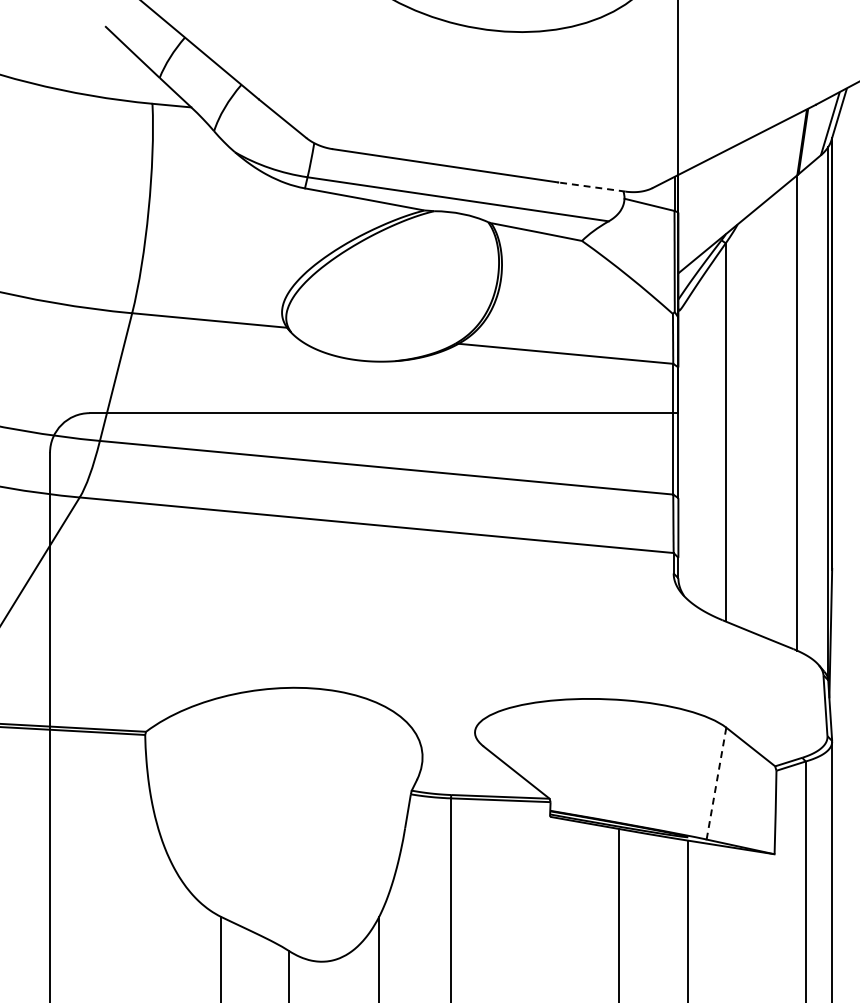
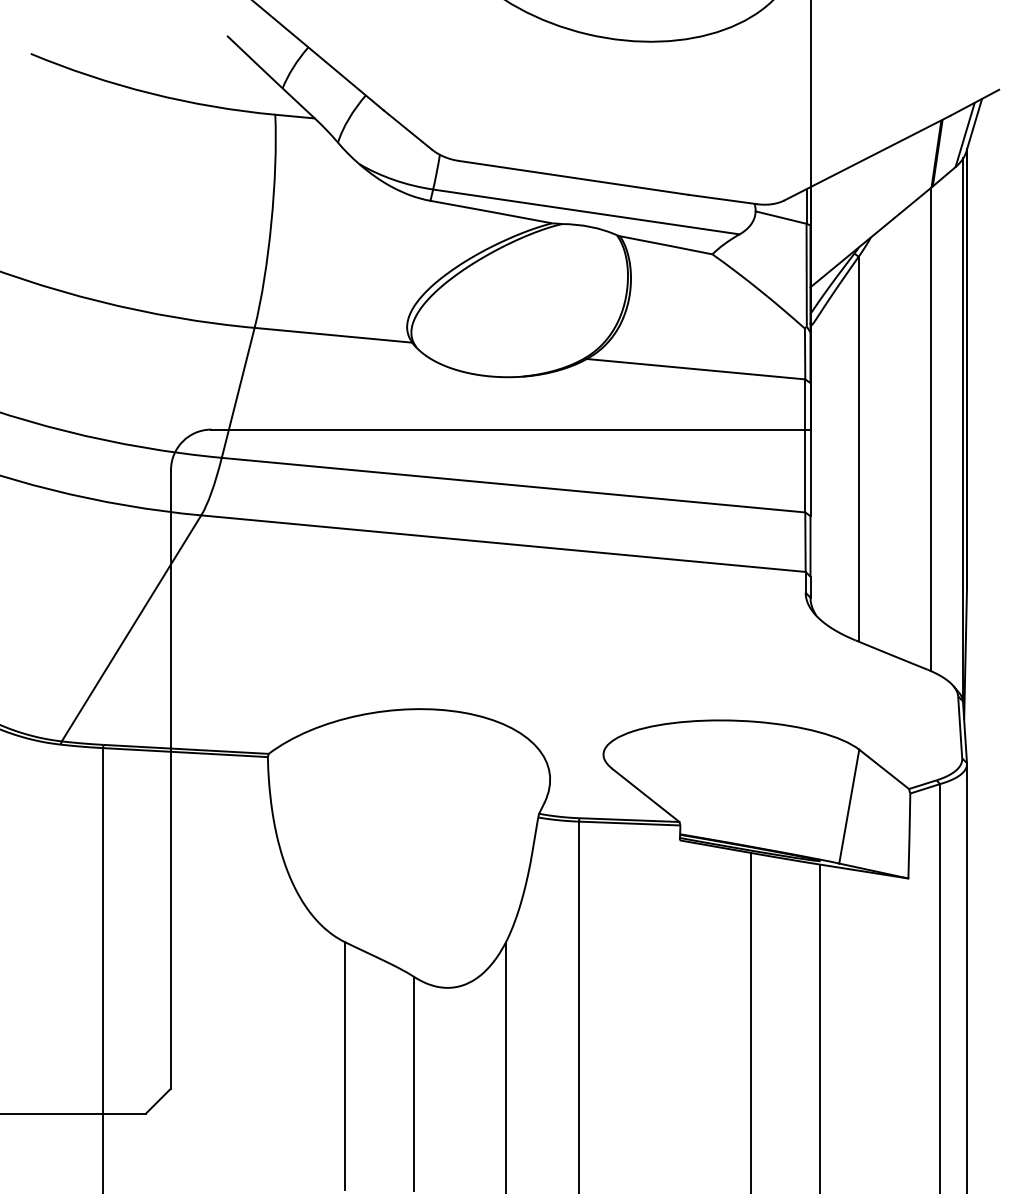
line: (591, 187) -> (722, 199), dashed -> solid
line: (716, 783) -> (849, 806), dashed -> solid

